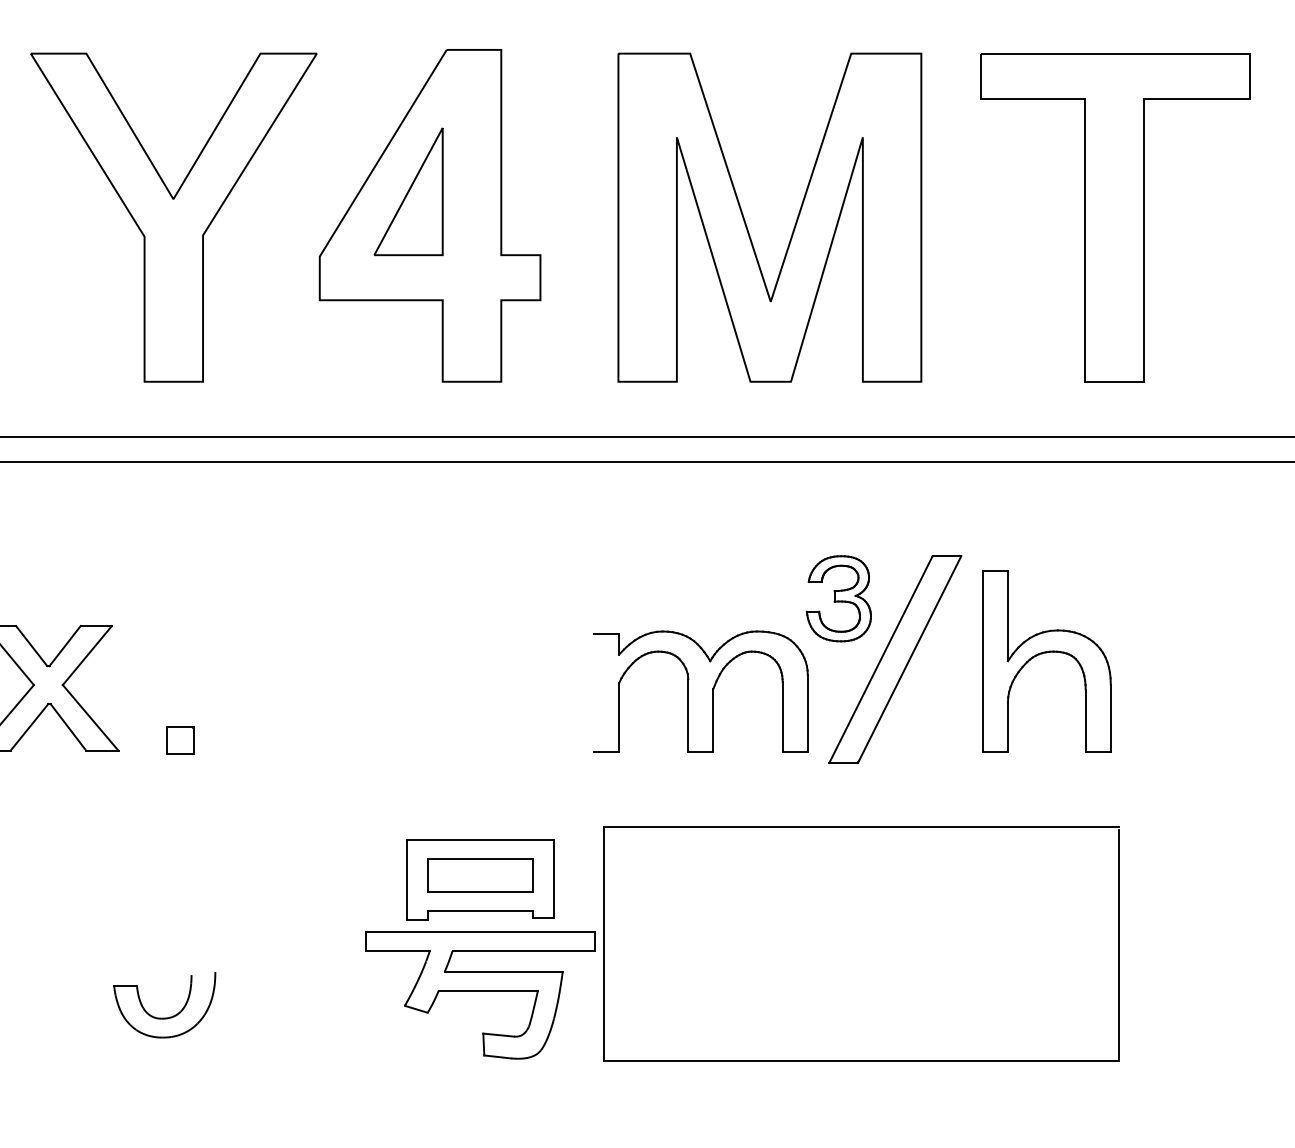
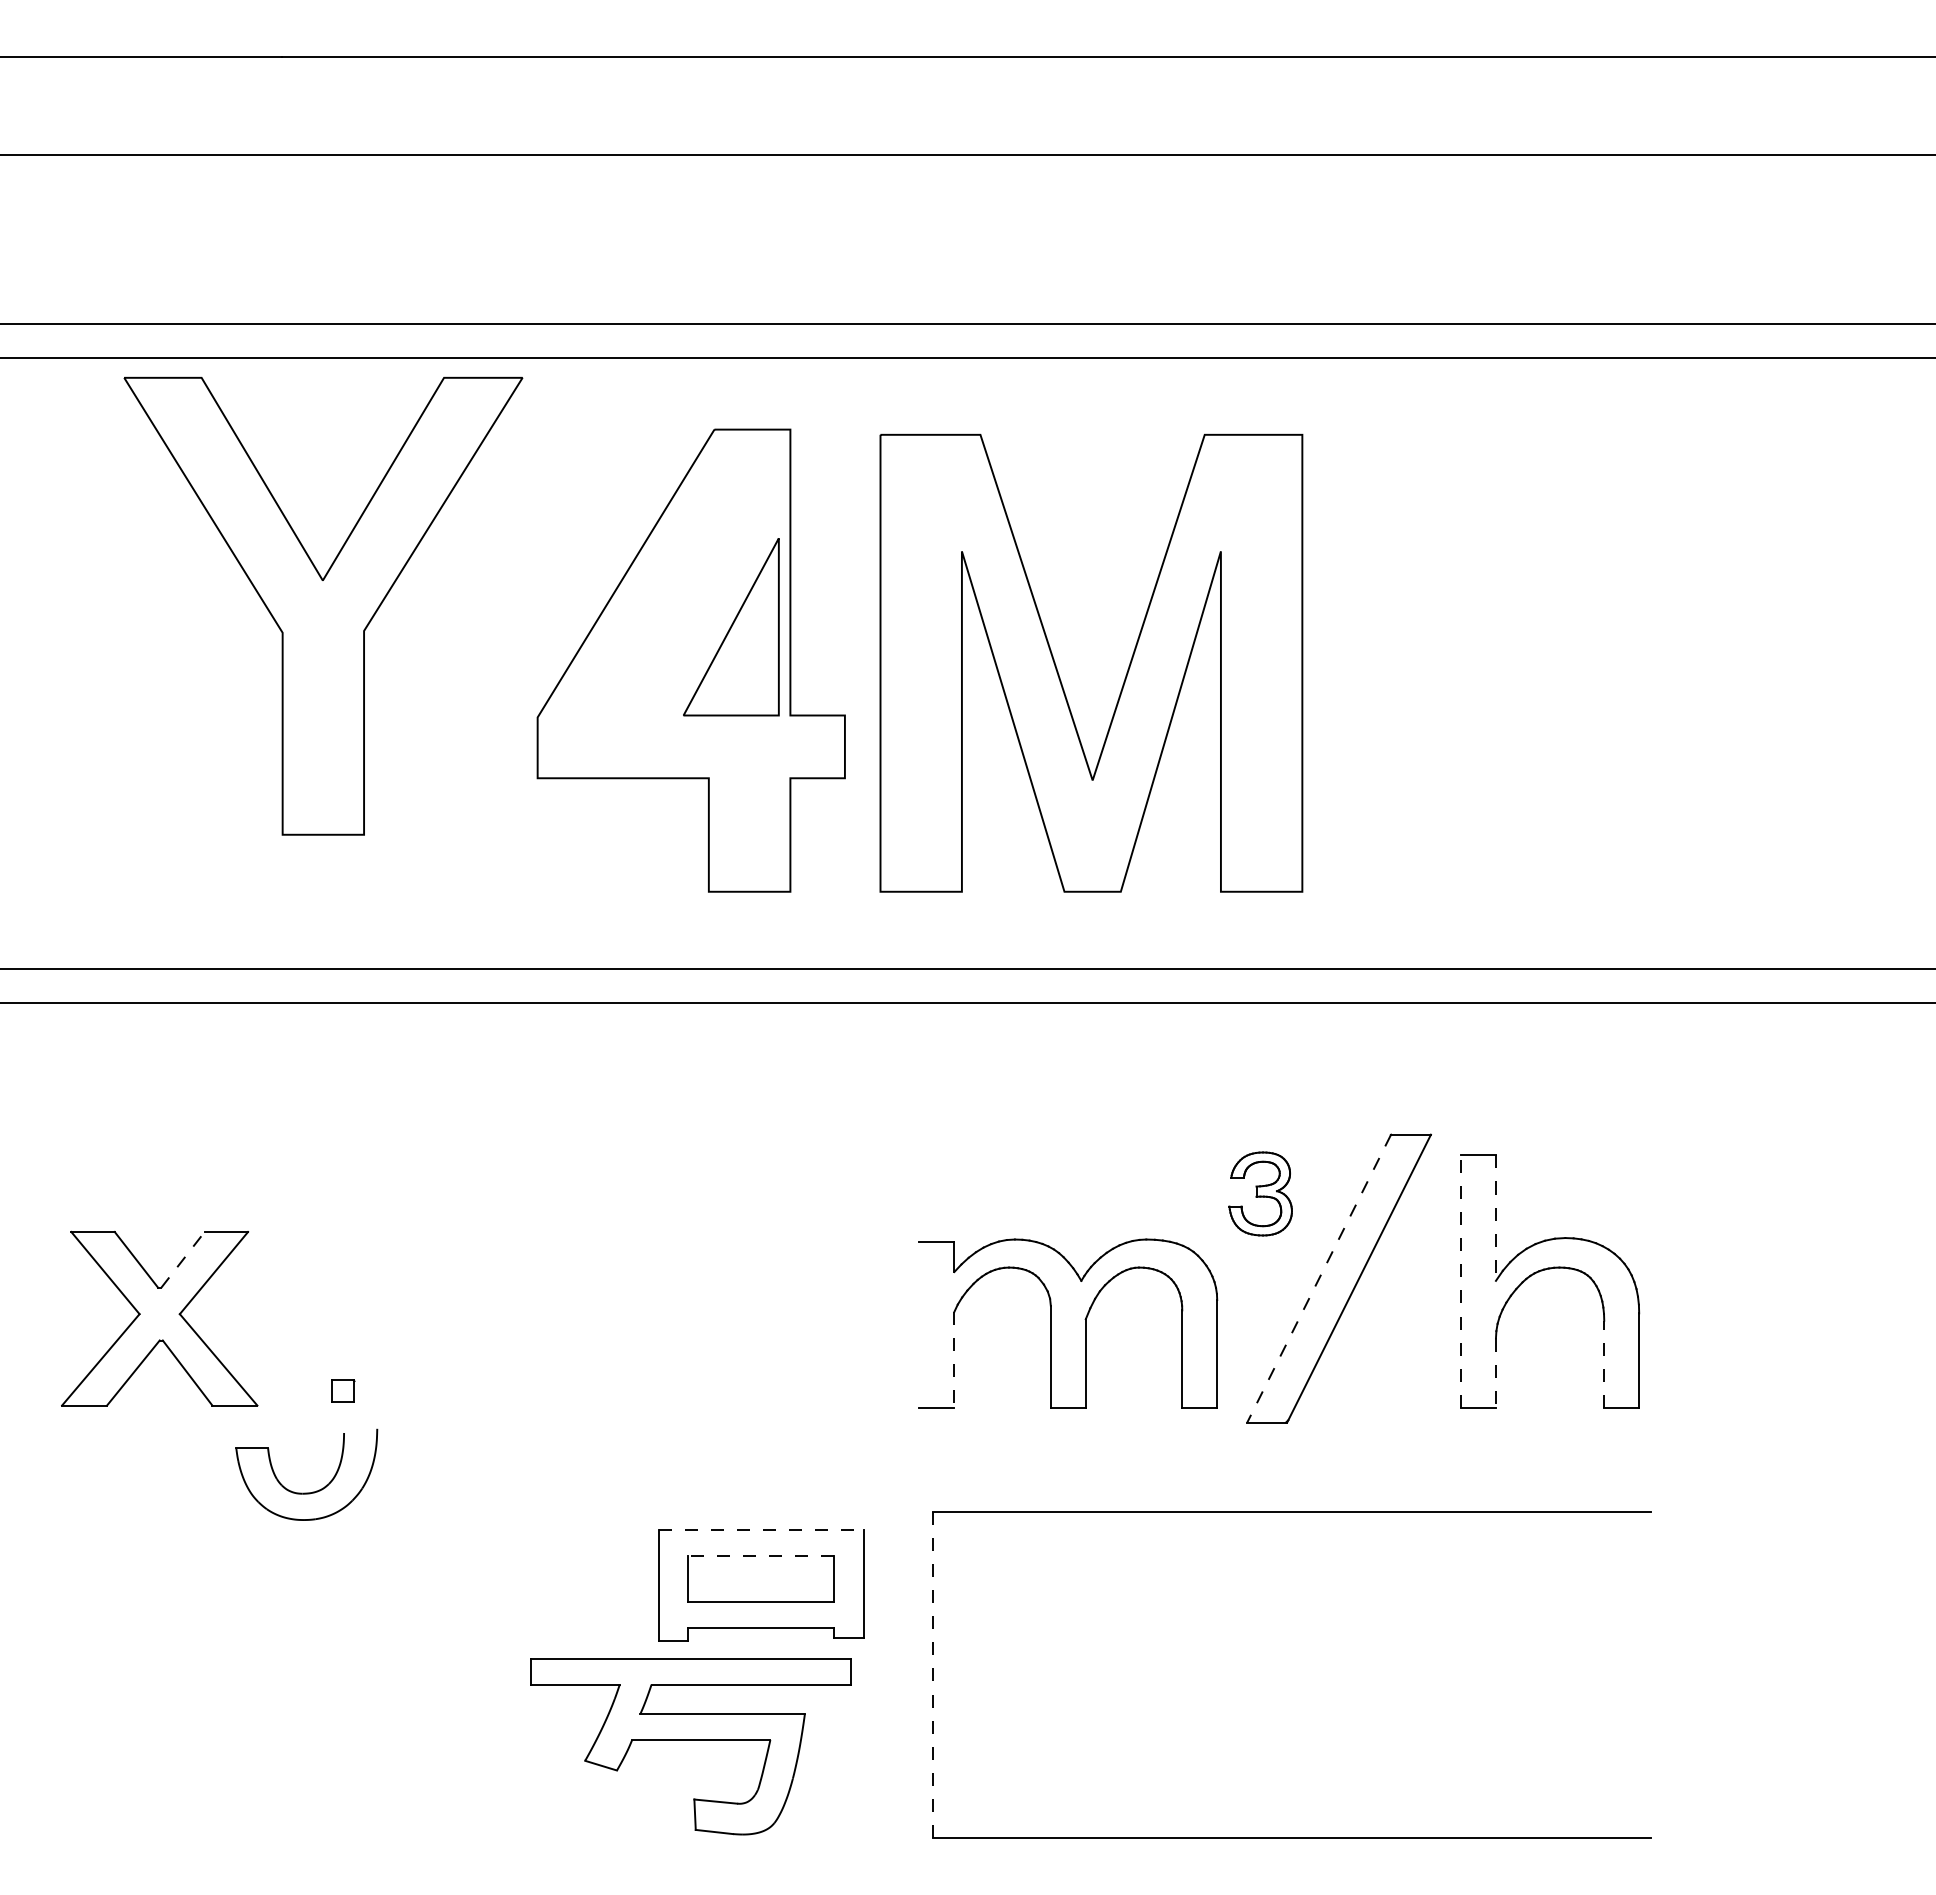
part: (408, 191) -> (731, 627), moved
part: (173, 217) -> (323, 605), moved
part: (1115, 217) -> (1645, 663), removed
part: (746, 225) -> (1059, 674), moved
part: (838, 598) -> (1260, 1193), size x0.7
line: (1007, 616) -> (1495, 1218), solid -> dashed
line: (65, 645) -> (183, 1259), solid -> dashed
line: (881, 659) -> (1319, 1278), solid -> dashed
line: (983, 661) -> (1461, 1281), solid -> dashed
line: (619, 717) -> (954, 1359), solid -> dashed
line: (1085, 721) -> (1604, 1364), solid -> dashed
line: (1007, 727) -> (1495, 1373), solid -> dashed
part: (180, 740) -> (343, 1391), size x0.6
line: (480, 840) -> (761, 1530), solid -> dashed
line: (479, 859) -> (760, 1556), solid -> dashed
line: (604, 943) -> (933, 1674), solid -> dashed
line: (1119, 943) -> (1651, 1674), removed
part: (480, 995) -> (690, 1746), moved
part: (164, 1017) -> (306, 1492), moved

